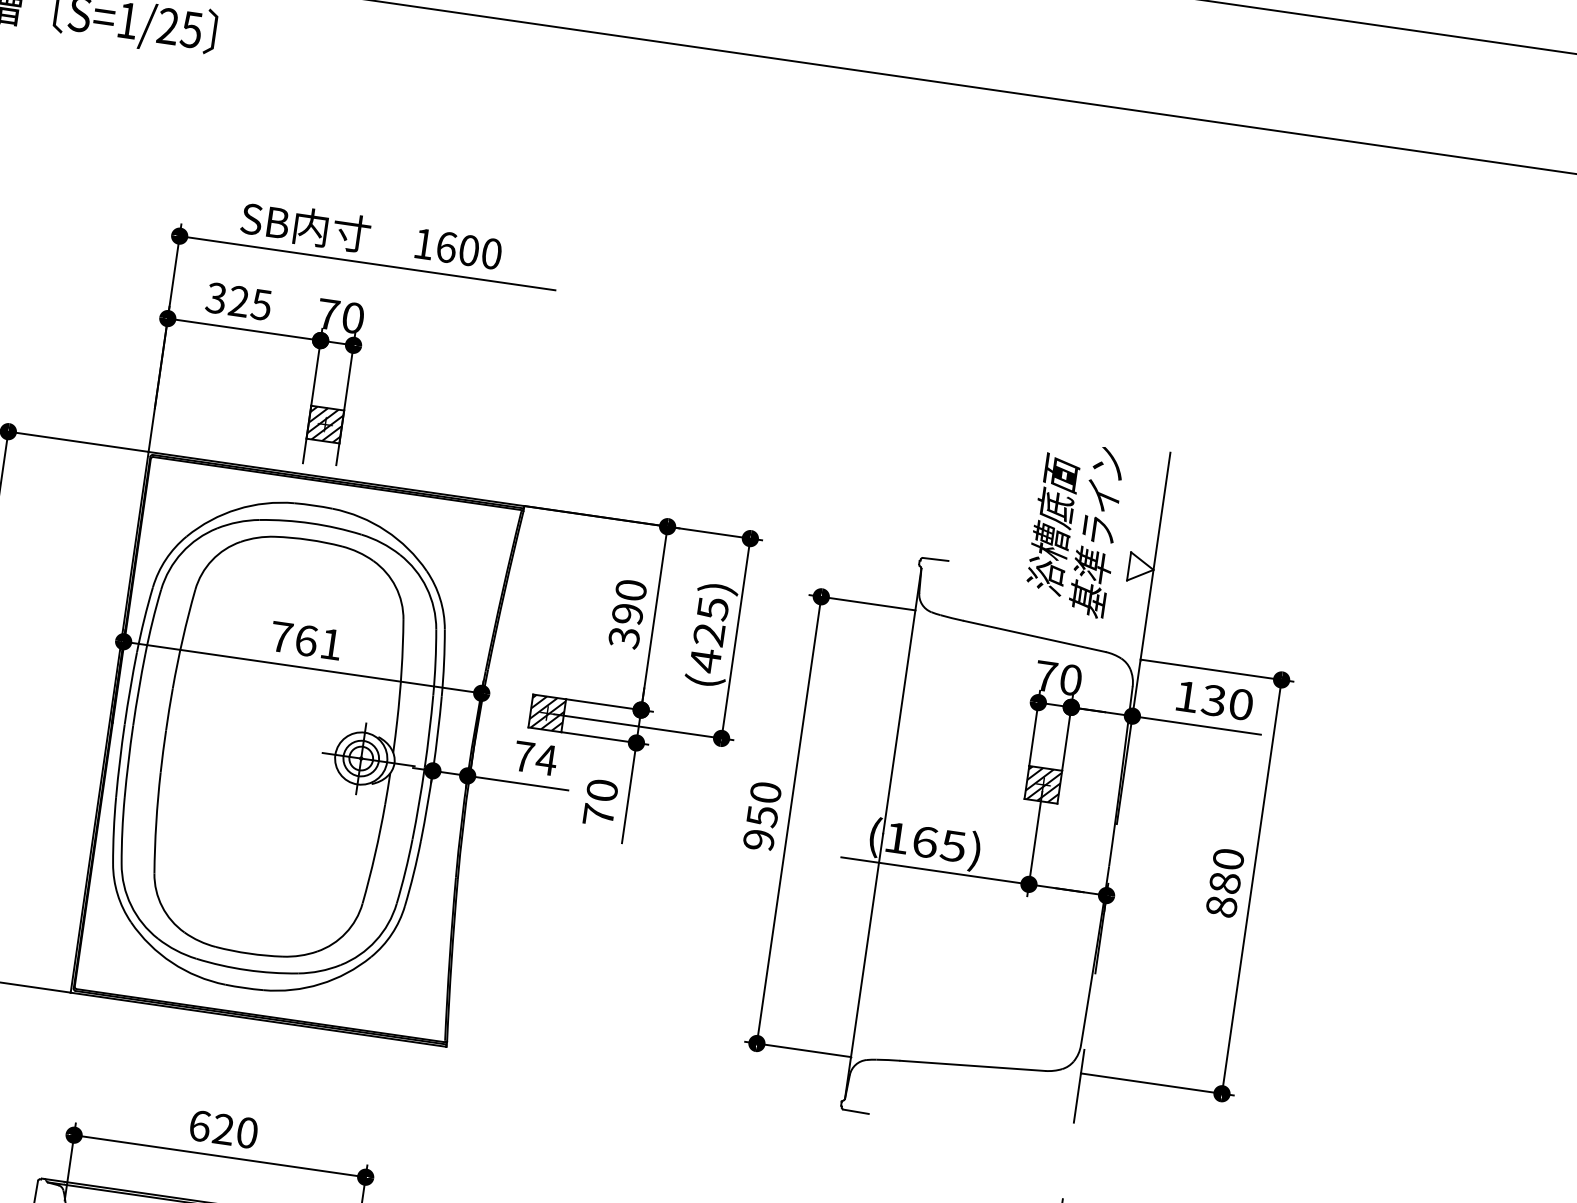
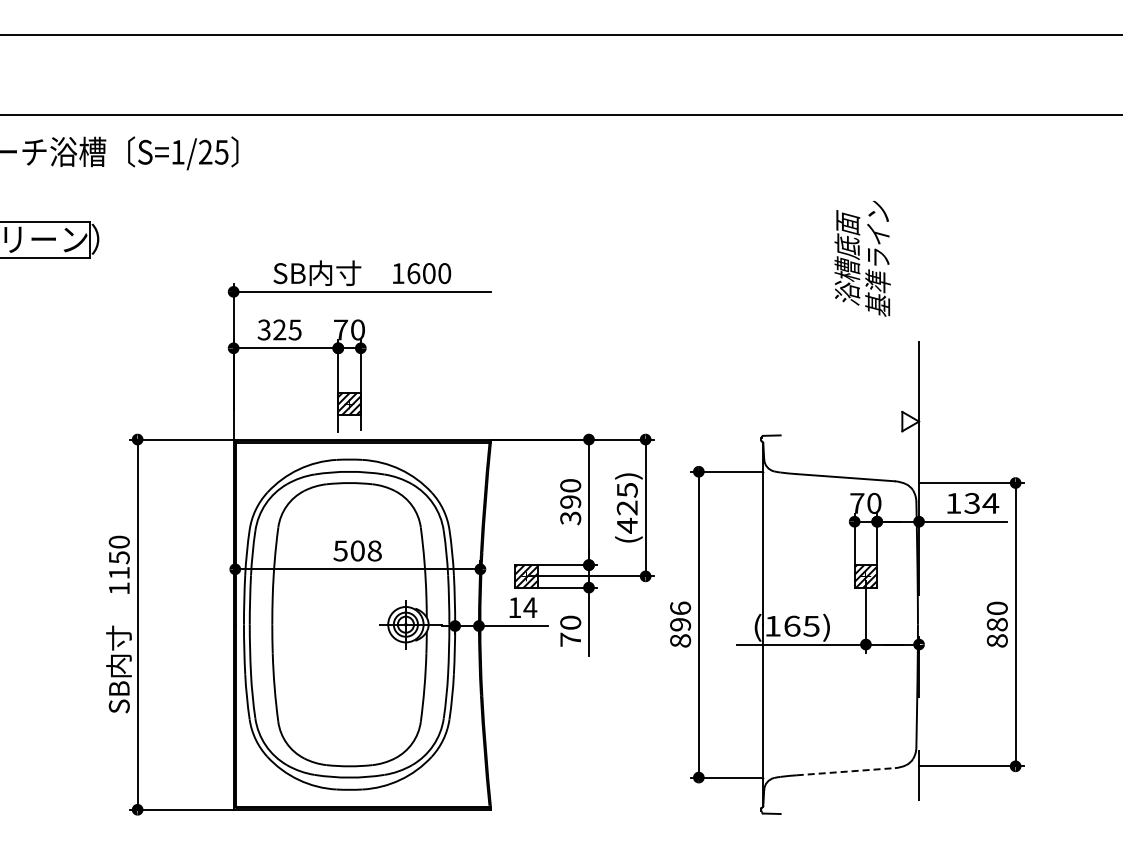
text: (1075, 528) -> (862, 258), moved
text: (306, 639) -> (357, 550), 761 -> 508
text: (1240, 704) -> (990, 503), 130 -> 134
text: (523, 756) -> (514, 607), 74 -> 14
text: (762, 816) -> (680, 624), 950 -> 896
line: (973, 1065) -> (846, 771), solid -> dashed

